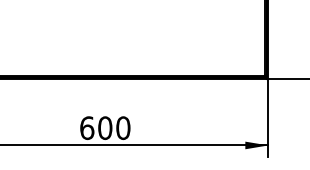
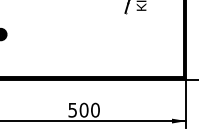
text: (86, 126) -> (72, 109), 600 -> 500

